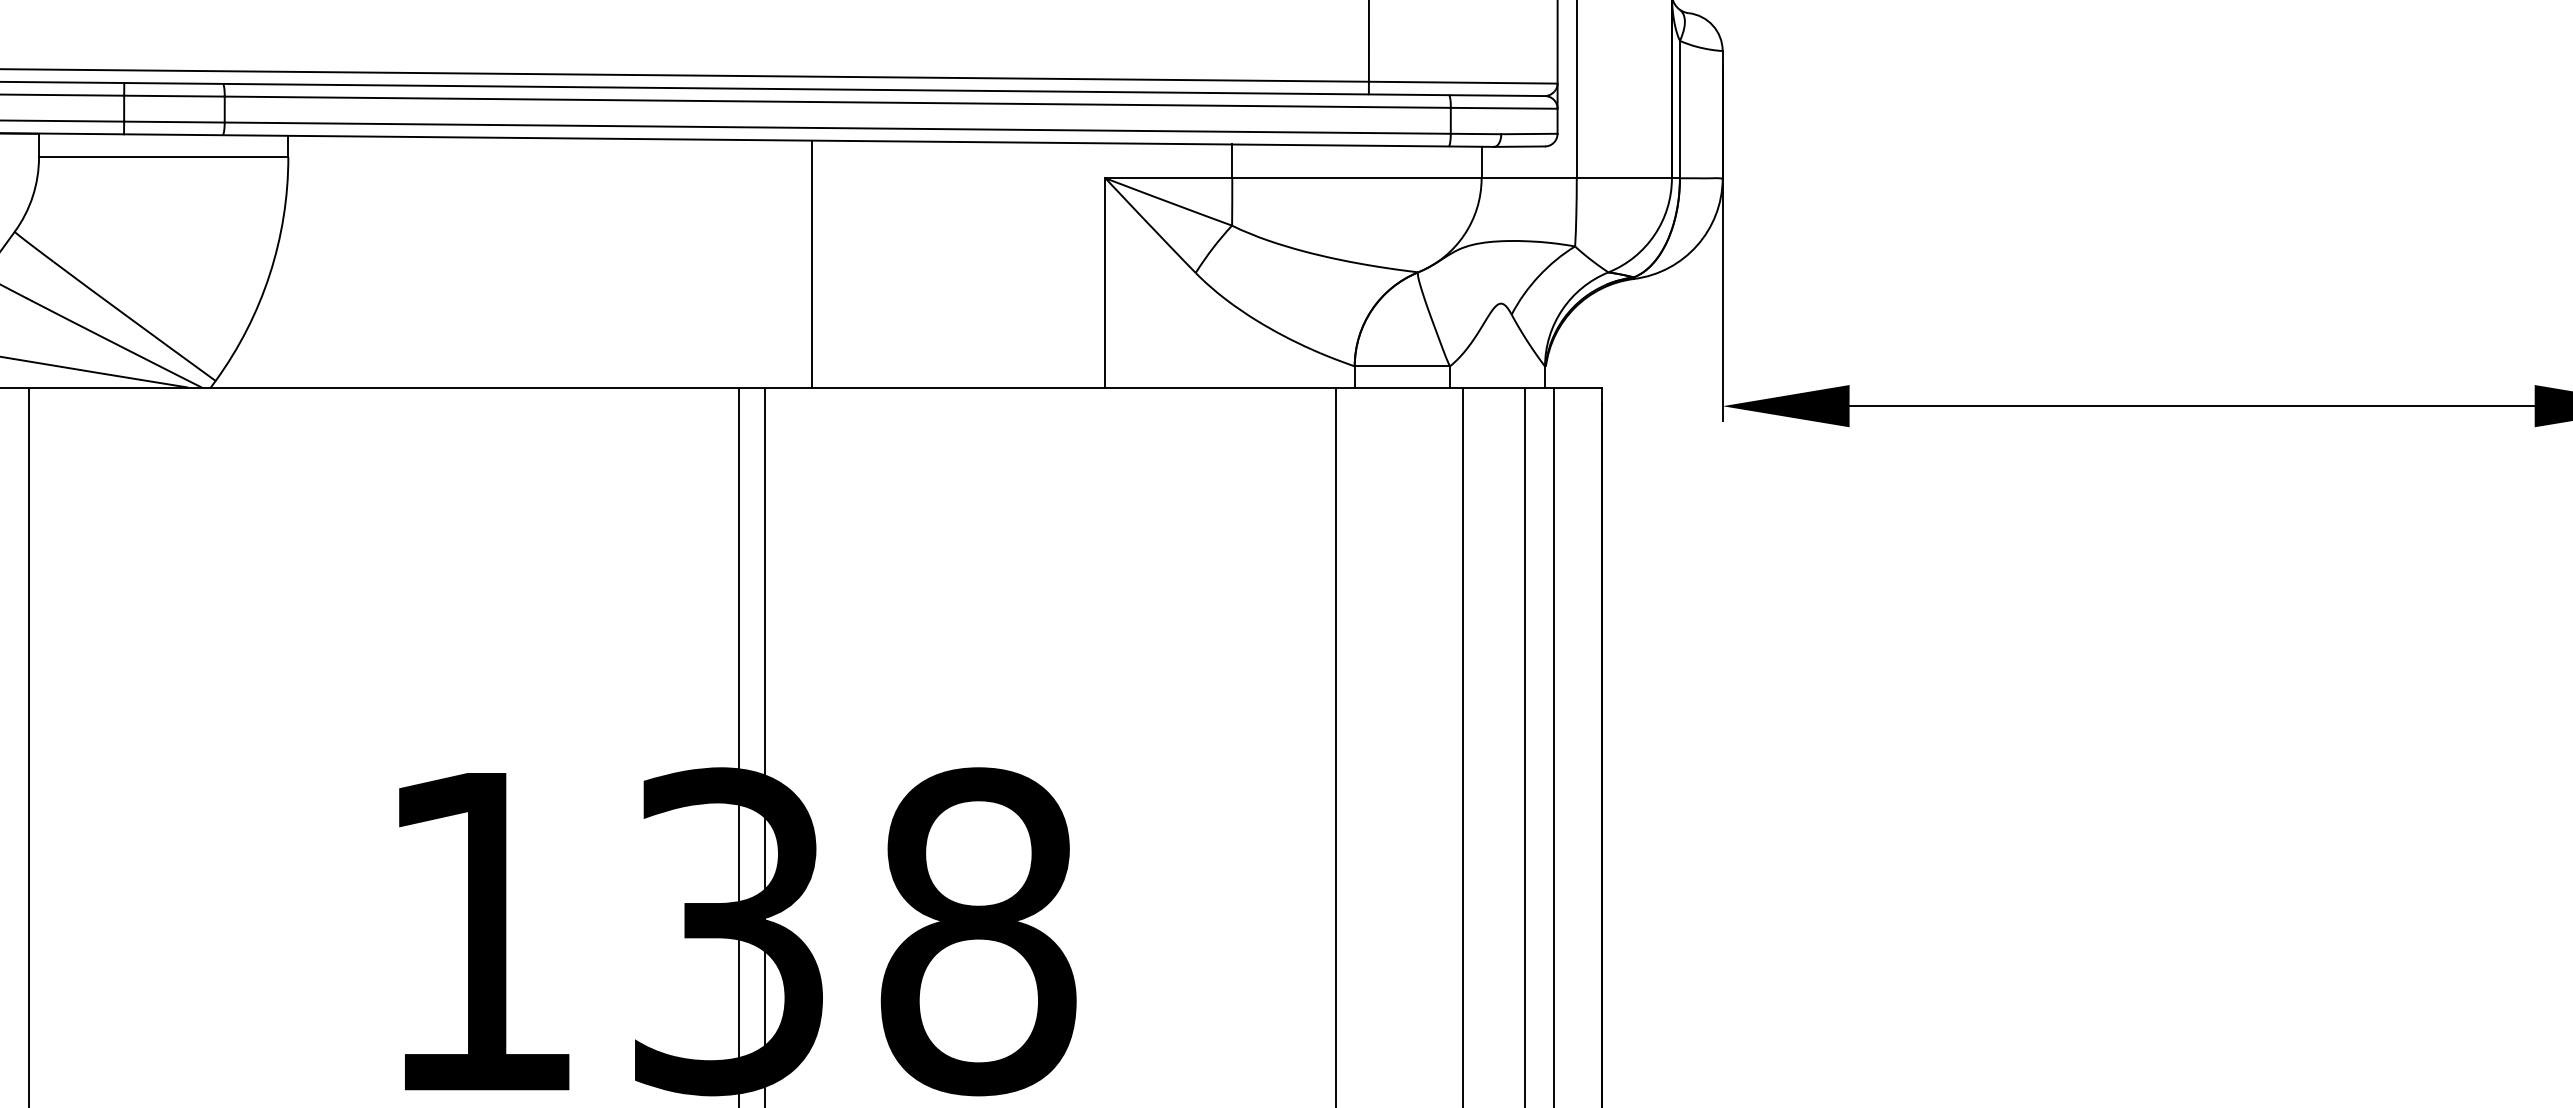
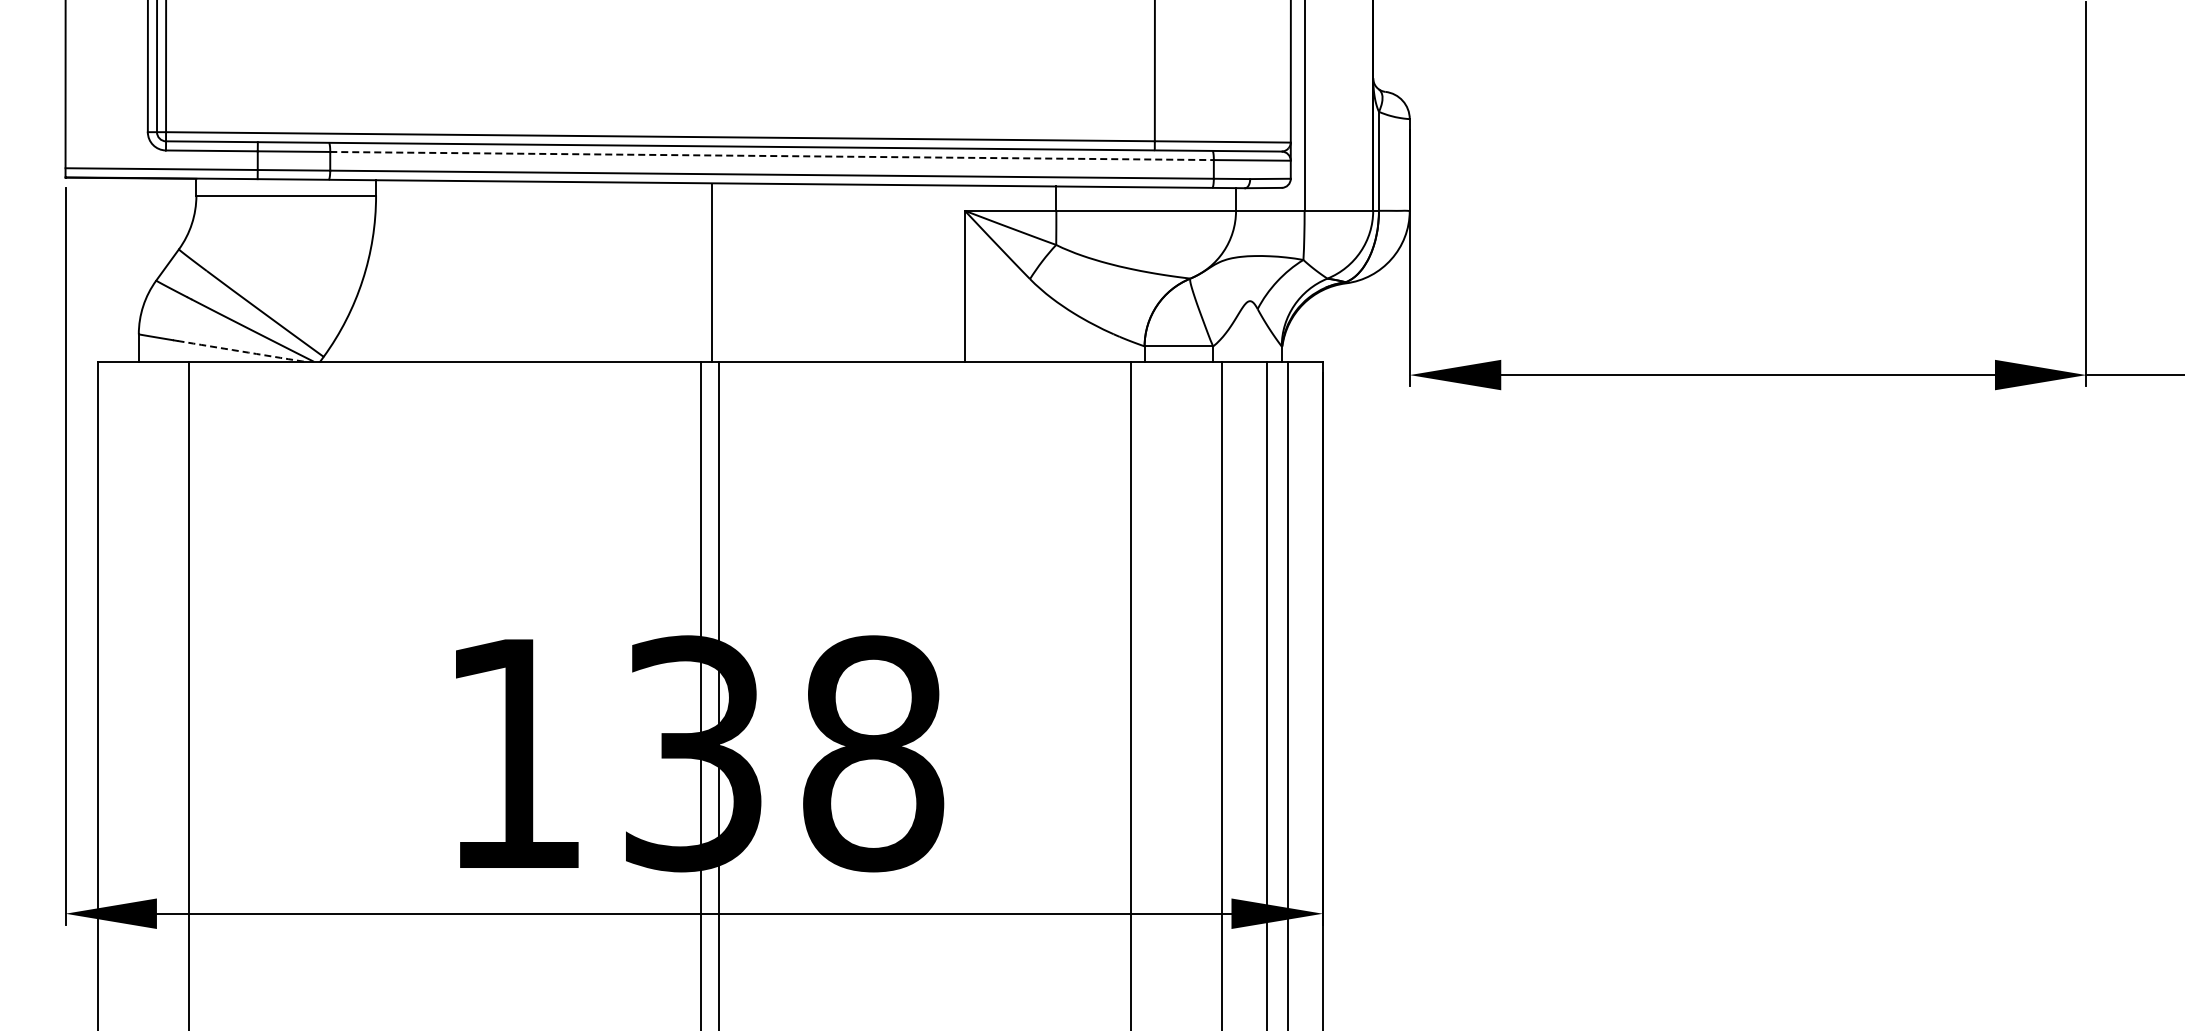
line: (838, 102) -> (772, 156), solid -> dashed
line: (812, 263) -> (711, 272), moved
arc: (100, 373) -> (240, 351), solid -> dashed

